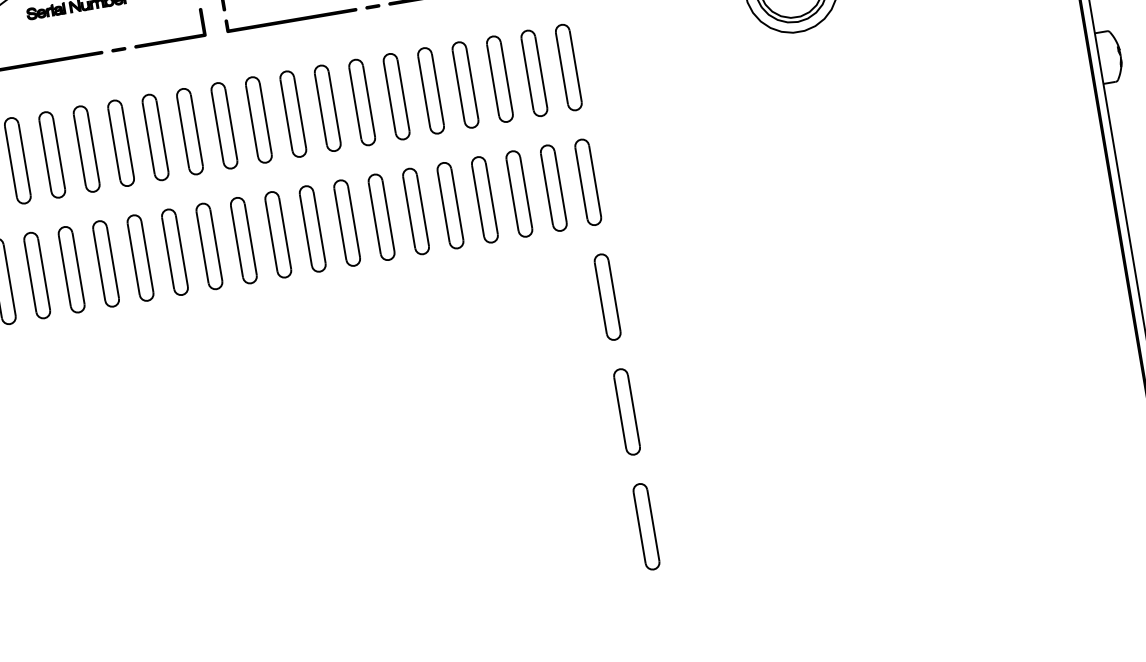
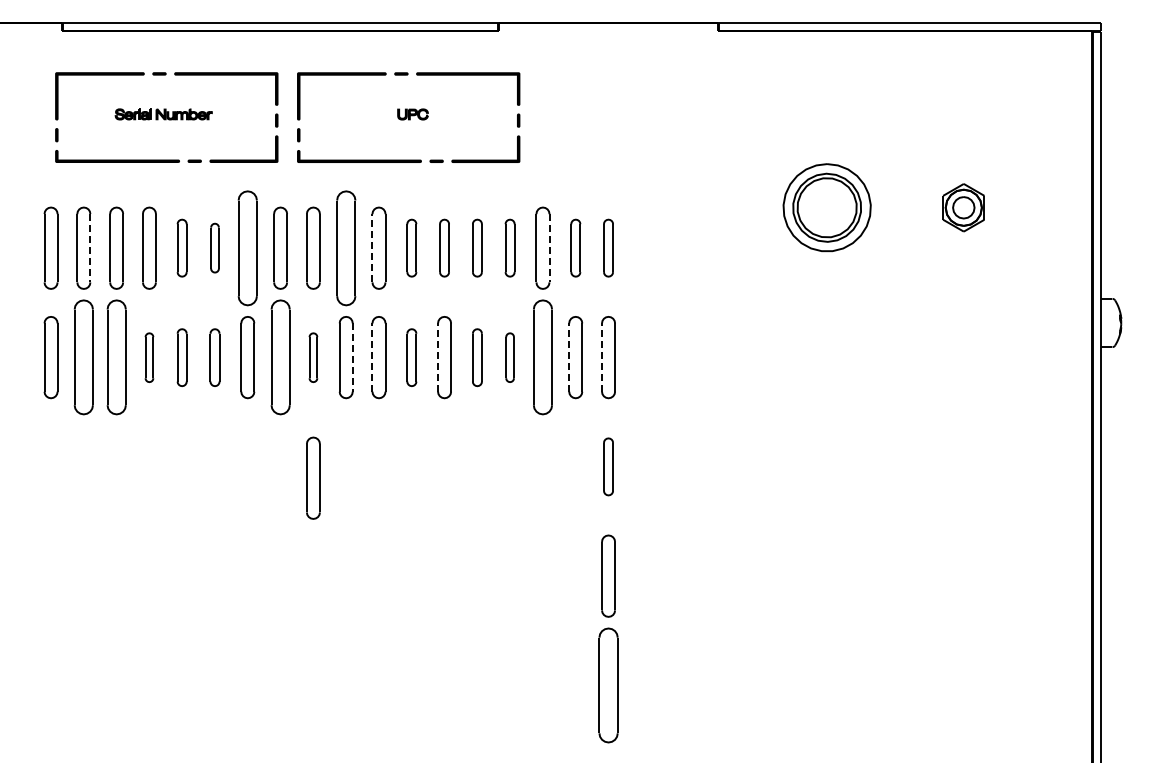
part: (568, 66) -> (608, 247), size x0.7
part: (533, 72) -> (575, 247), size x0.7
line: (506, 78) -> (549, 248), solid -> dashed
part: (464, 84) -> (509, 247), size x0.7
part: (431, 90) -> (477, 247), size x0.7
part: (396, 95) -> (444, 247), size x0.7
part: (361, 101) -> (411, 247), size x0.7
line: (320, 108) -> (372, 247), solid -> dashed
part: (292, 113) -> (345, 247), size x1.4
part: (189, 130) -> (247, 247), size x1.4
part: (154, 136) -> (214, 247), size x0.6
part: (120, 142) -> (181, 247), size x0.7
line: (24, 159) -> (90, 248), solid -> dashed
line: (581, 183) -> (602, 357), solid -> dashed
line: (547, 189) -> (569, 357), solid -> dashed
part: (518, 194) -> (542, 357), size x1.4
part: (484, 199) -> (509, 357), size x0.6
part: (450, 205) -> (477, 357), size x0.7
line: (409, 212) -> (438, 357), solid -> dashed
part: (381, 217) -> (411, 357), size x0.7
line: (340, 224) -> (372, 357), solid -> dashed
line: (319, 228) -> (352, 358), solid -> dashed
part: (278, 234) -> (313, 357), size x0.6
part: (243, 240) -> (280, 357), size x1.4
part: (174, 252) -> (214, 357), size x0.7
part: (139, 258) -> (181, 357), size x0.7
part: (106, 263) -> (149, 357), size x0.6
part: (71, 269) -> (116, 357), size x1.4
part: (36, 275) -> (83, 357), size x1.4
part: (607, 296) -> (608, 466), size x0.7
part: (299, 360) -> (313, 477), added
part: (646, 526) -> (608, 685), size x1.4

